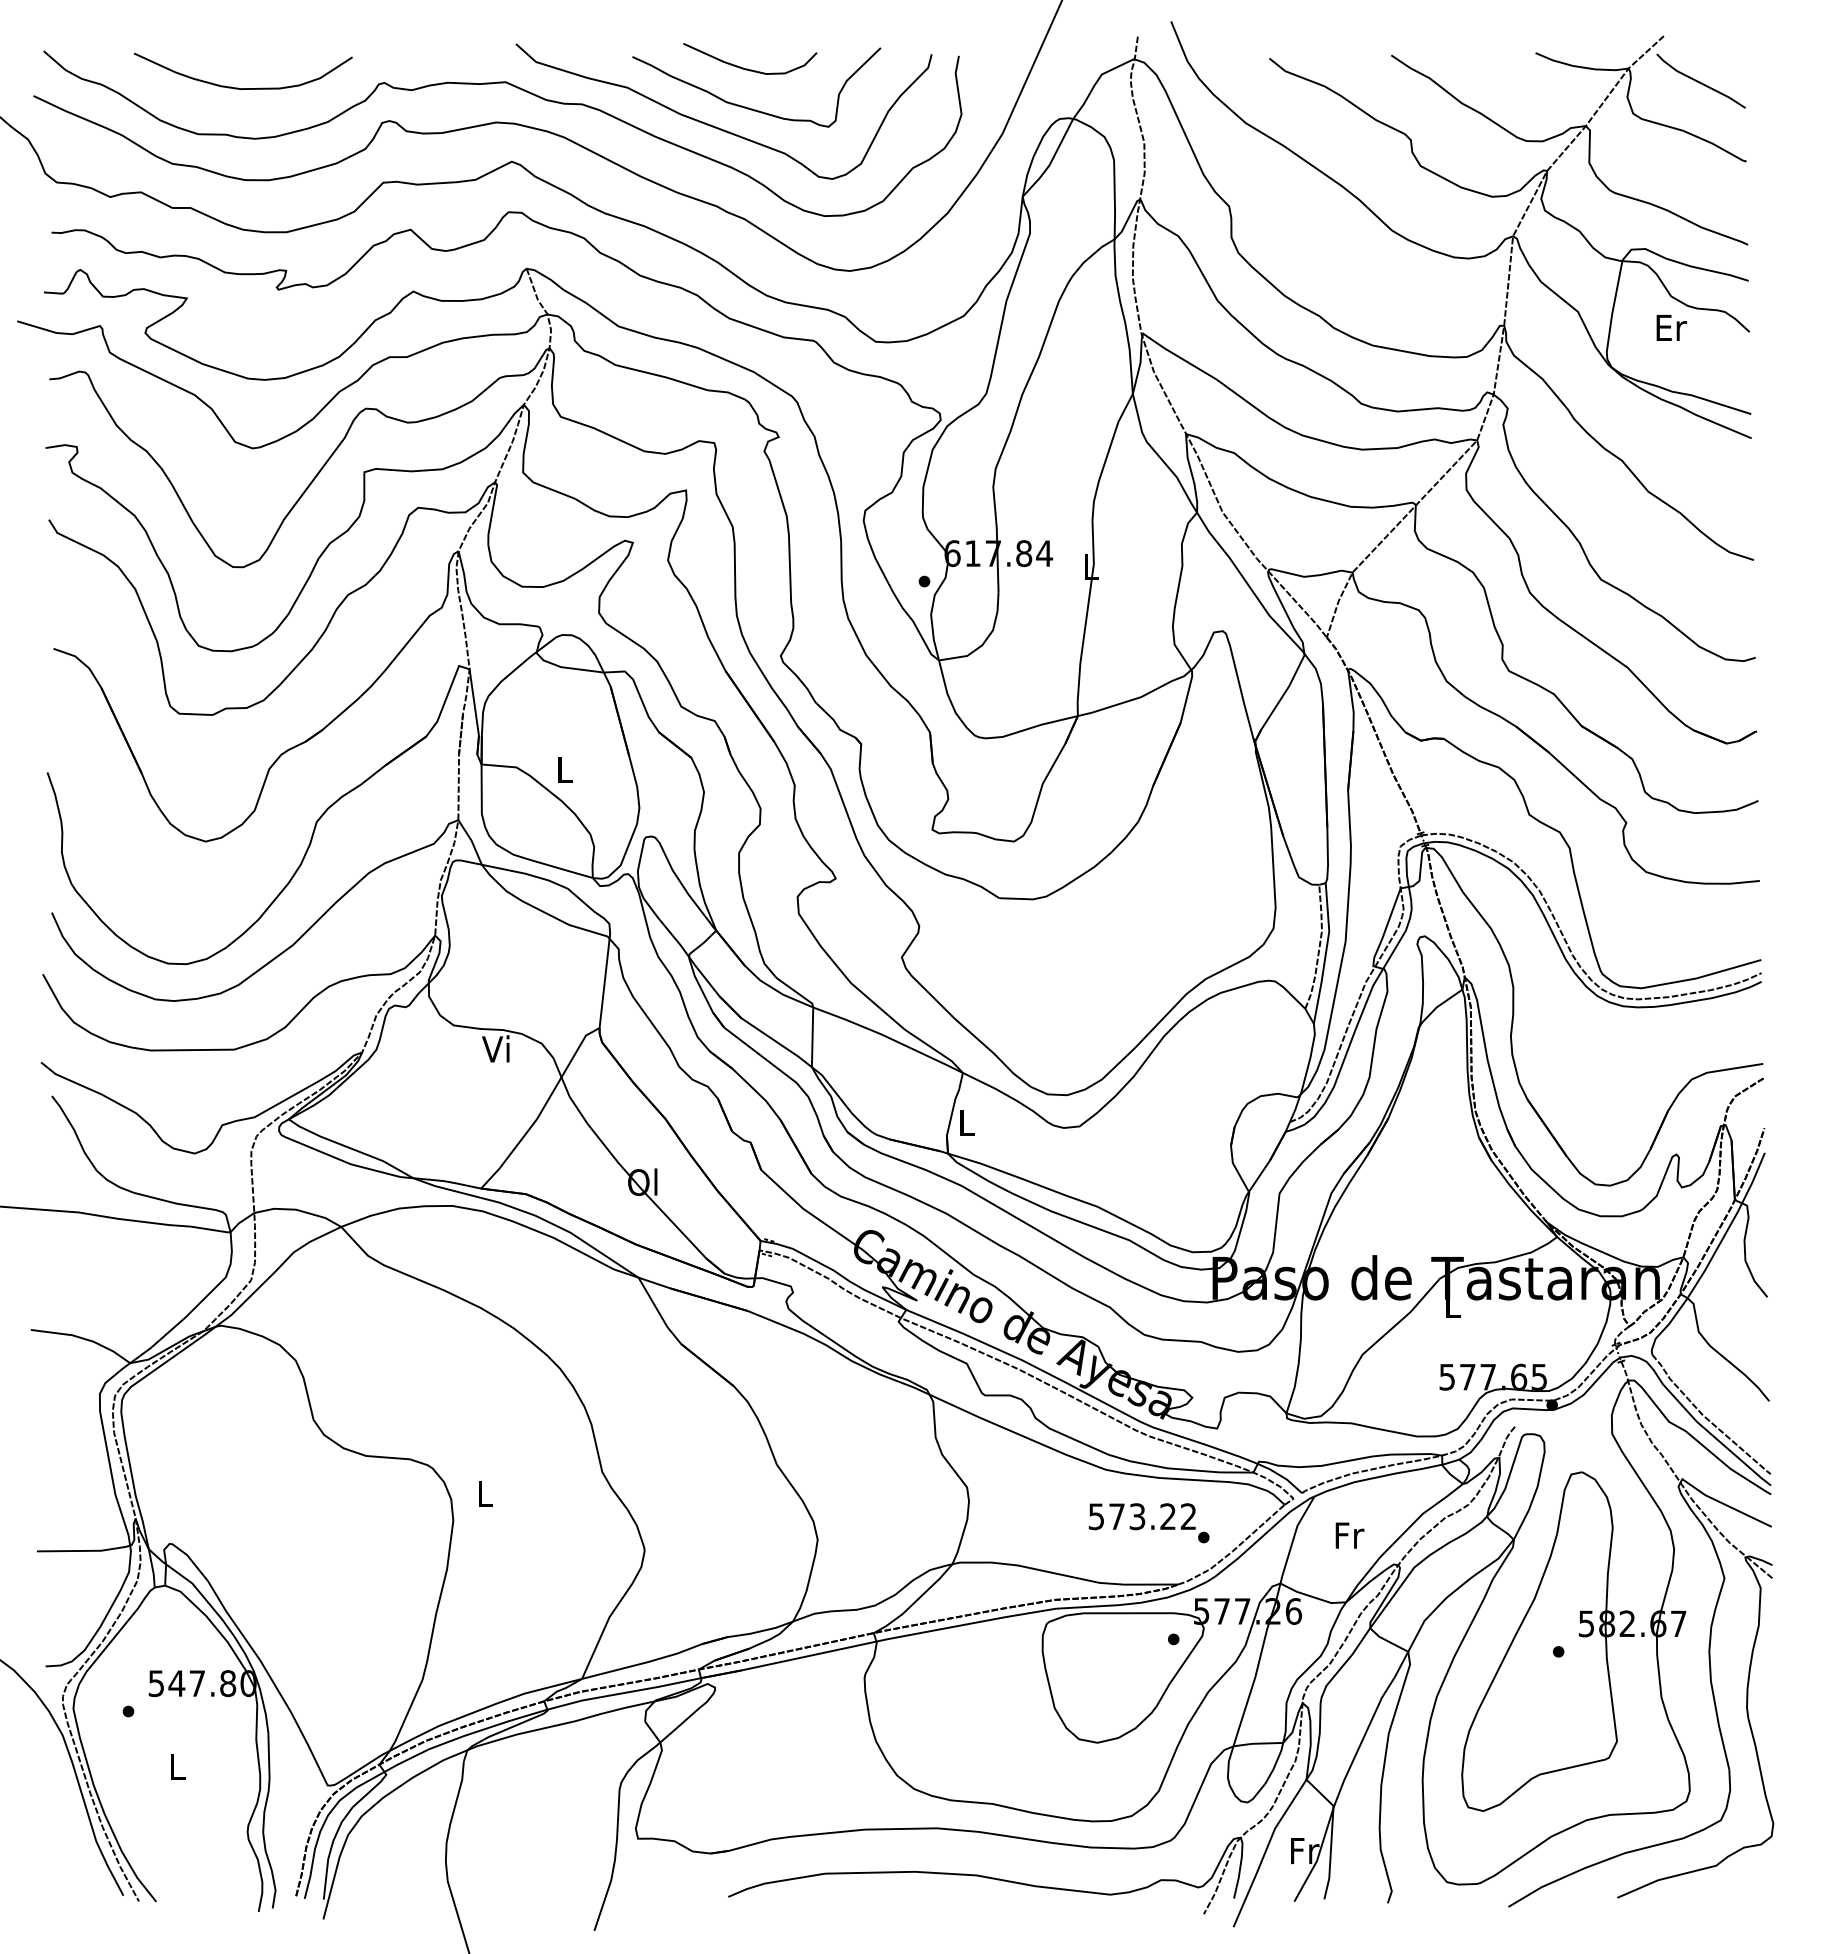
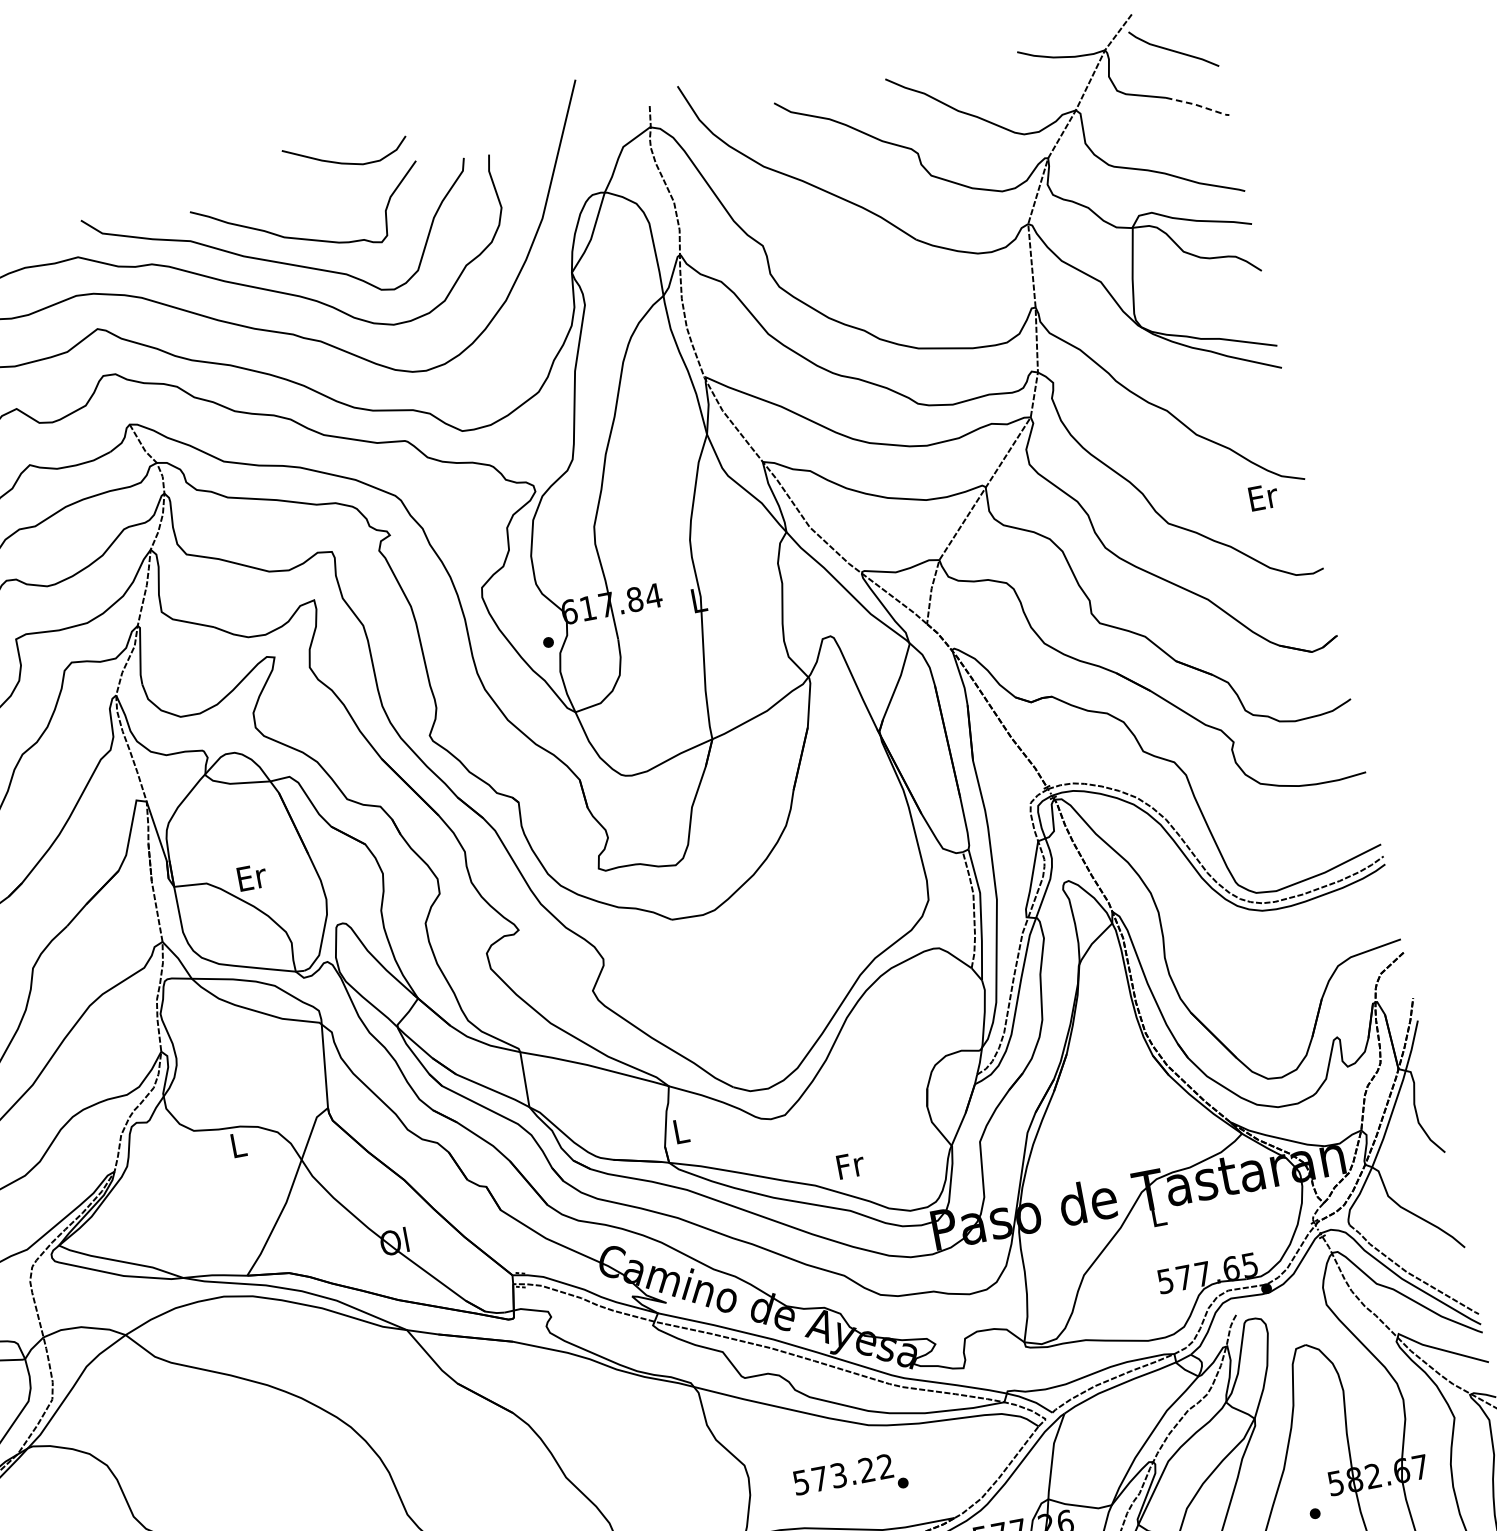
curve: (747, 68) -> (344, 162), moved
line: (1715, 145) -> (1198, 105), solid -> dashed
text: (1671, 327) -> (1263, 496), moved
text: (565, 770) -> (252, 877), L -> Er
text: (495, 1048) -> (236, 1144), Vi -> L
text: (1148, 1523) -> (850, 1479), moved
text: (1349, 1535) -> (850, 1165), moved

